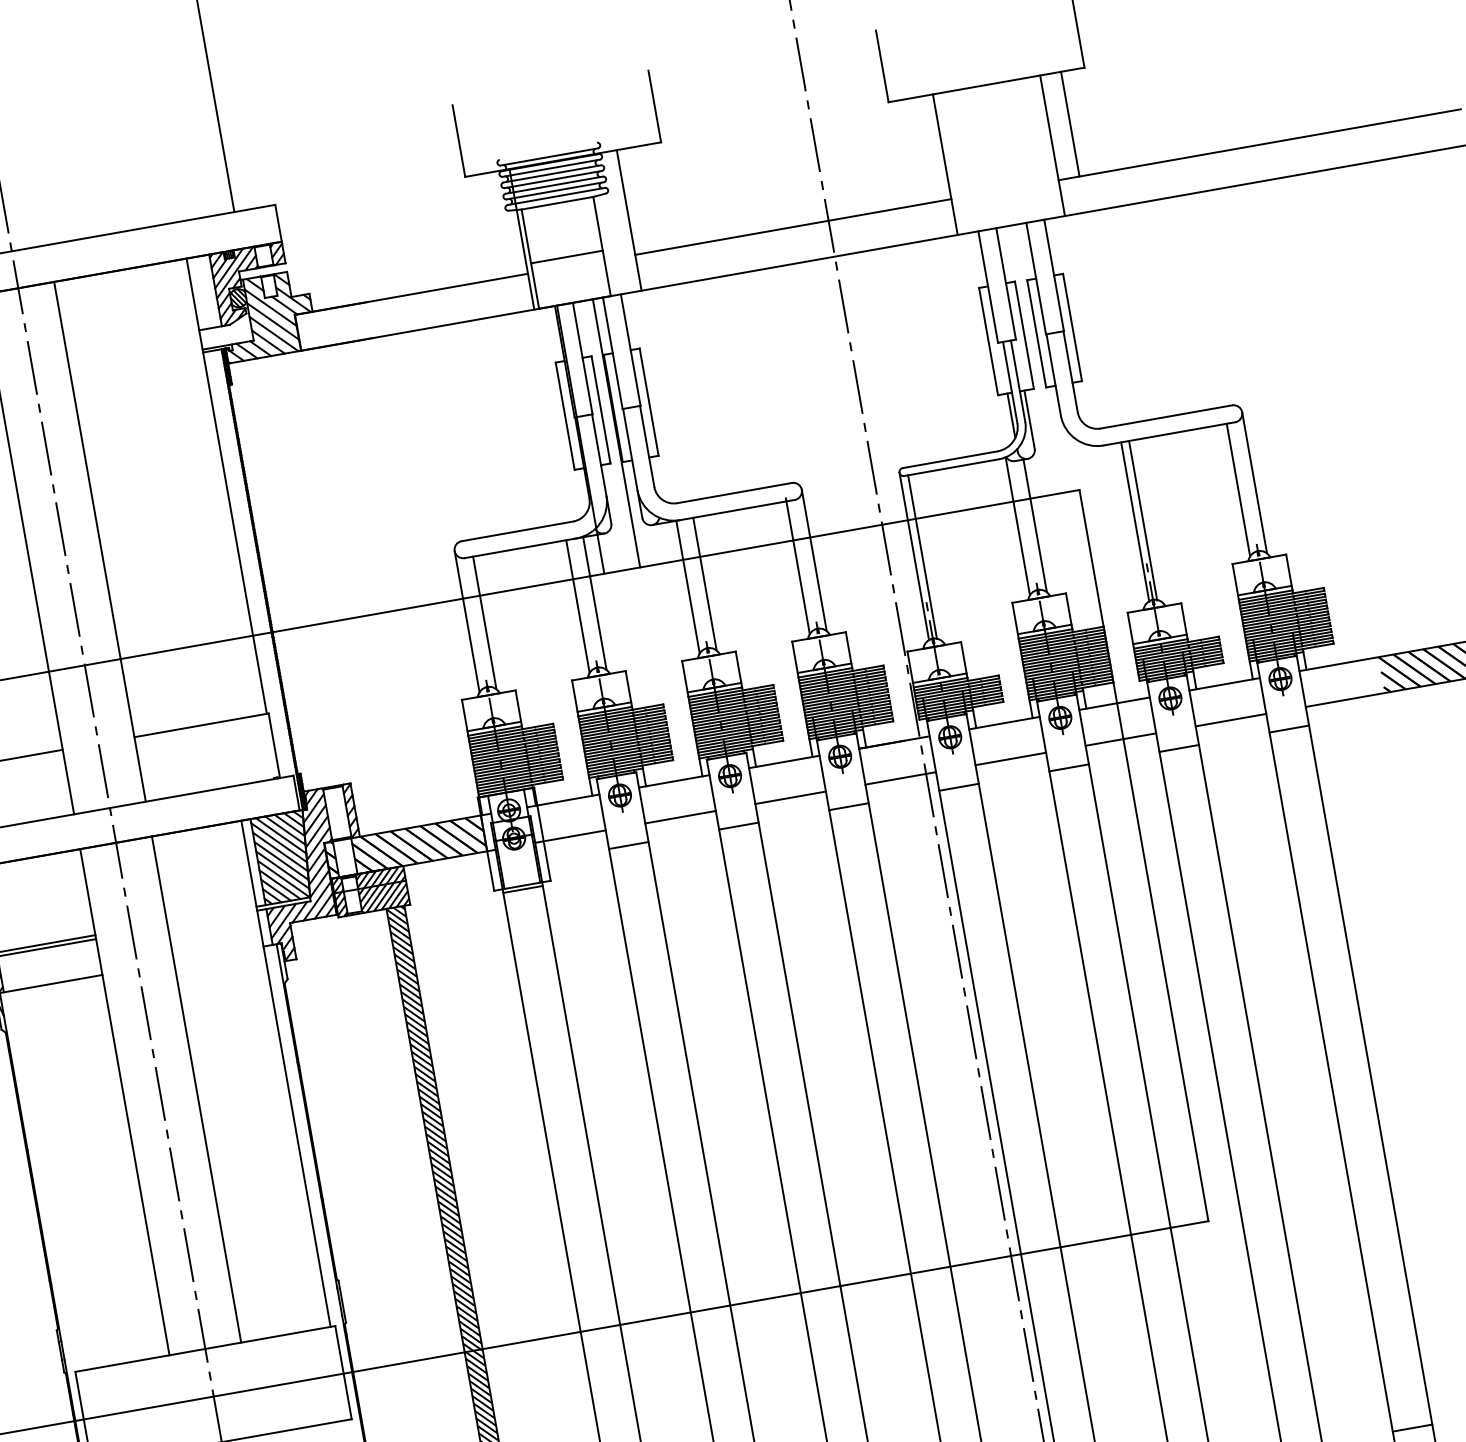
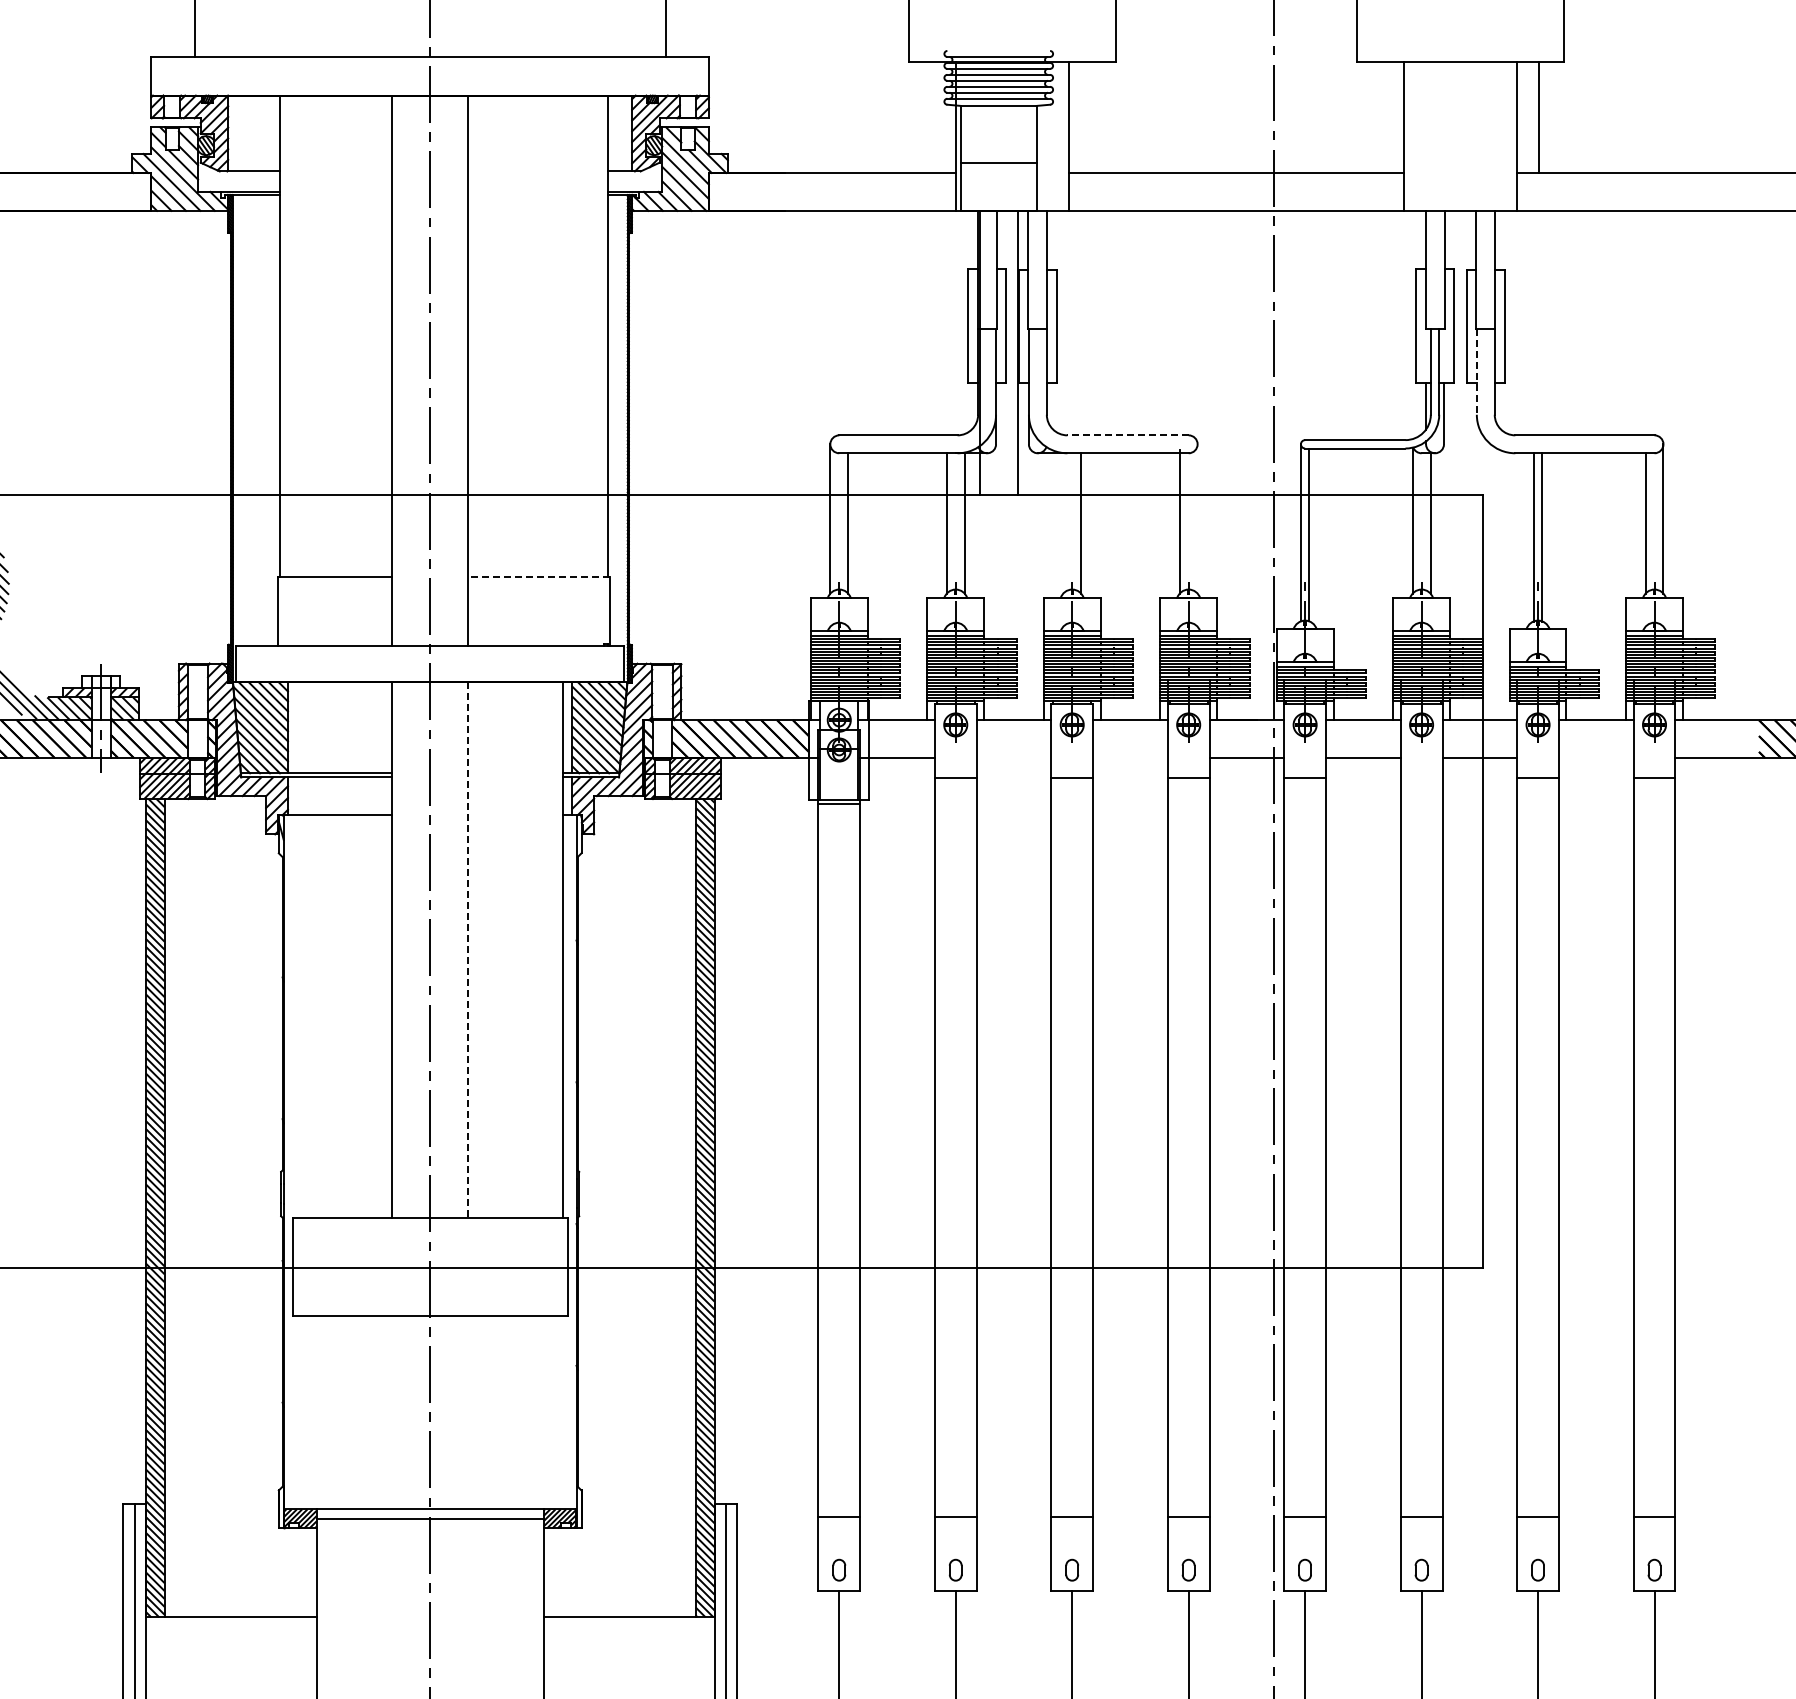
line: (1053, 374) -> (1476, 371), solid -> dashed
line: (735, 493) -> (1128, 435), solid -> dashed
line: (814, 560) -> (1197, 518), removed
line: (688, 587) -> (1063, 523), removed
line: (1230, 720) -> (1595, 758), removed
line: (201, 725) -> (539, 577), solid -> dashed
line: (1068, 767) -> (1421, 777), removed
line: (790, 798) -> (1130, 758), removed
line: (680, 817) -> (1013, 758), removed
line: (197, 1089) -> (468, 950), solid -> dashed

